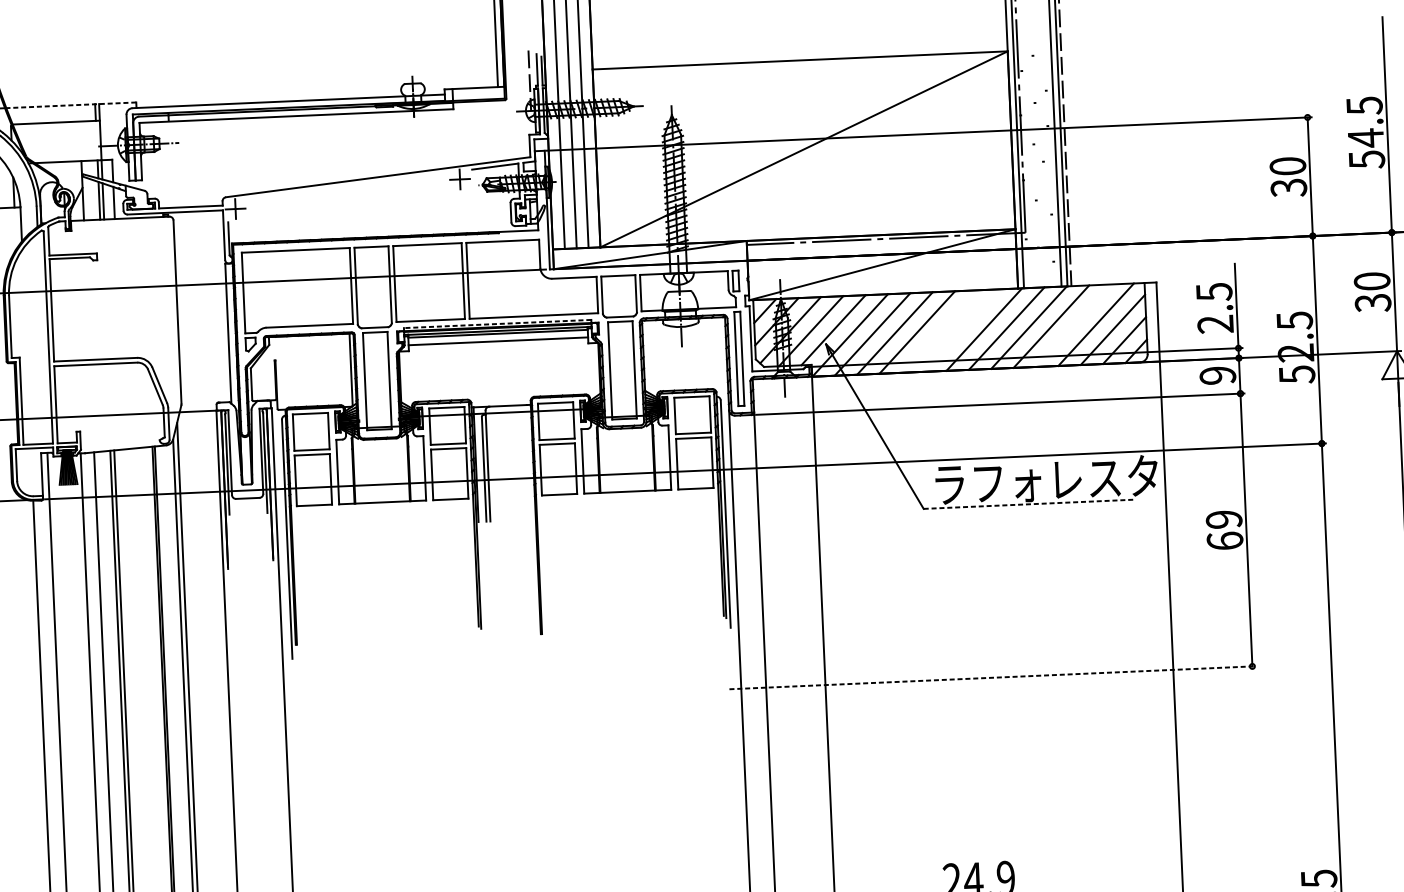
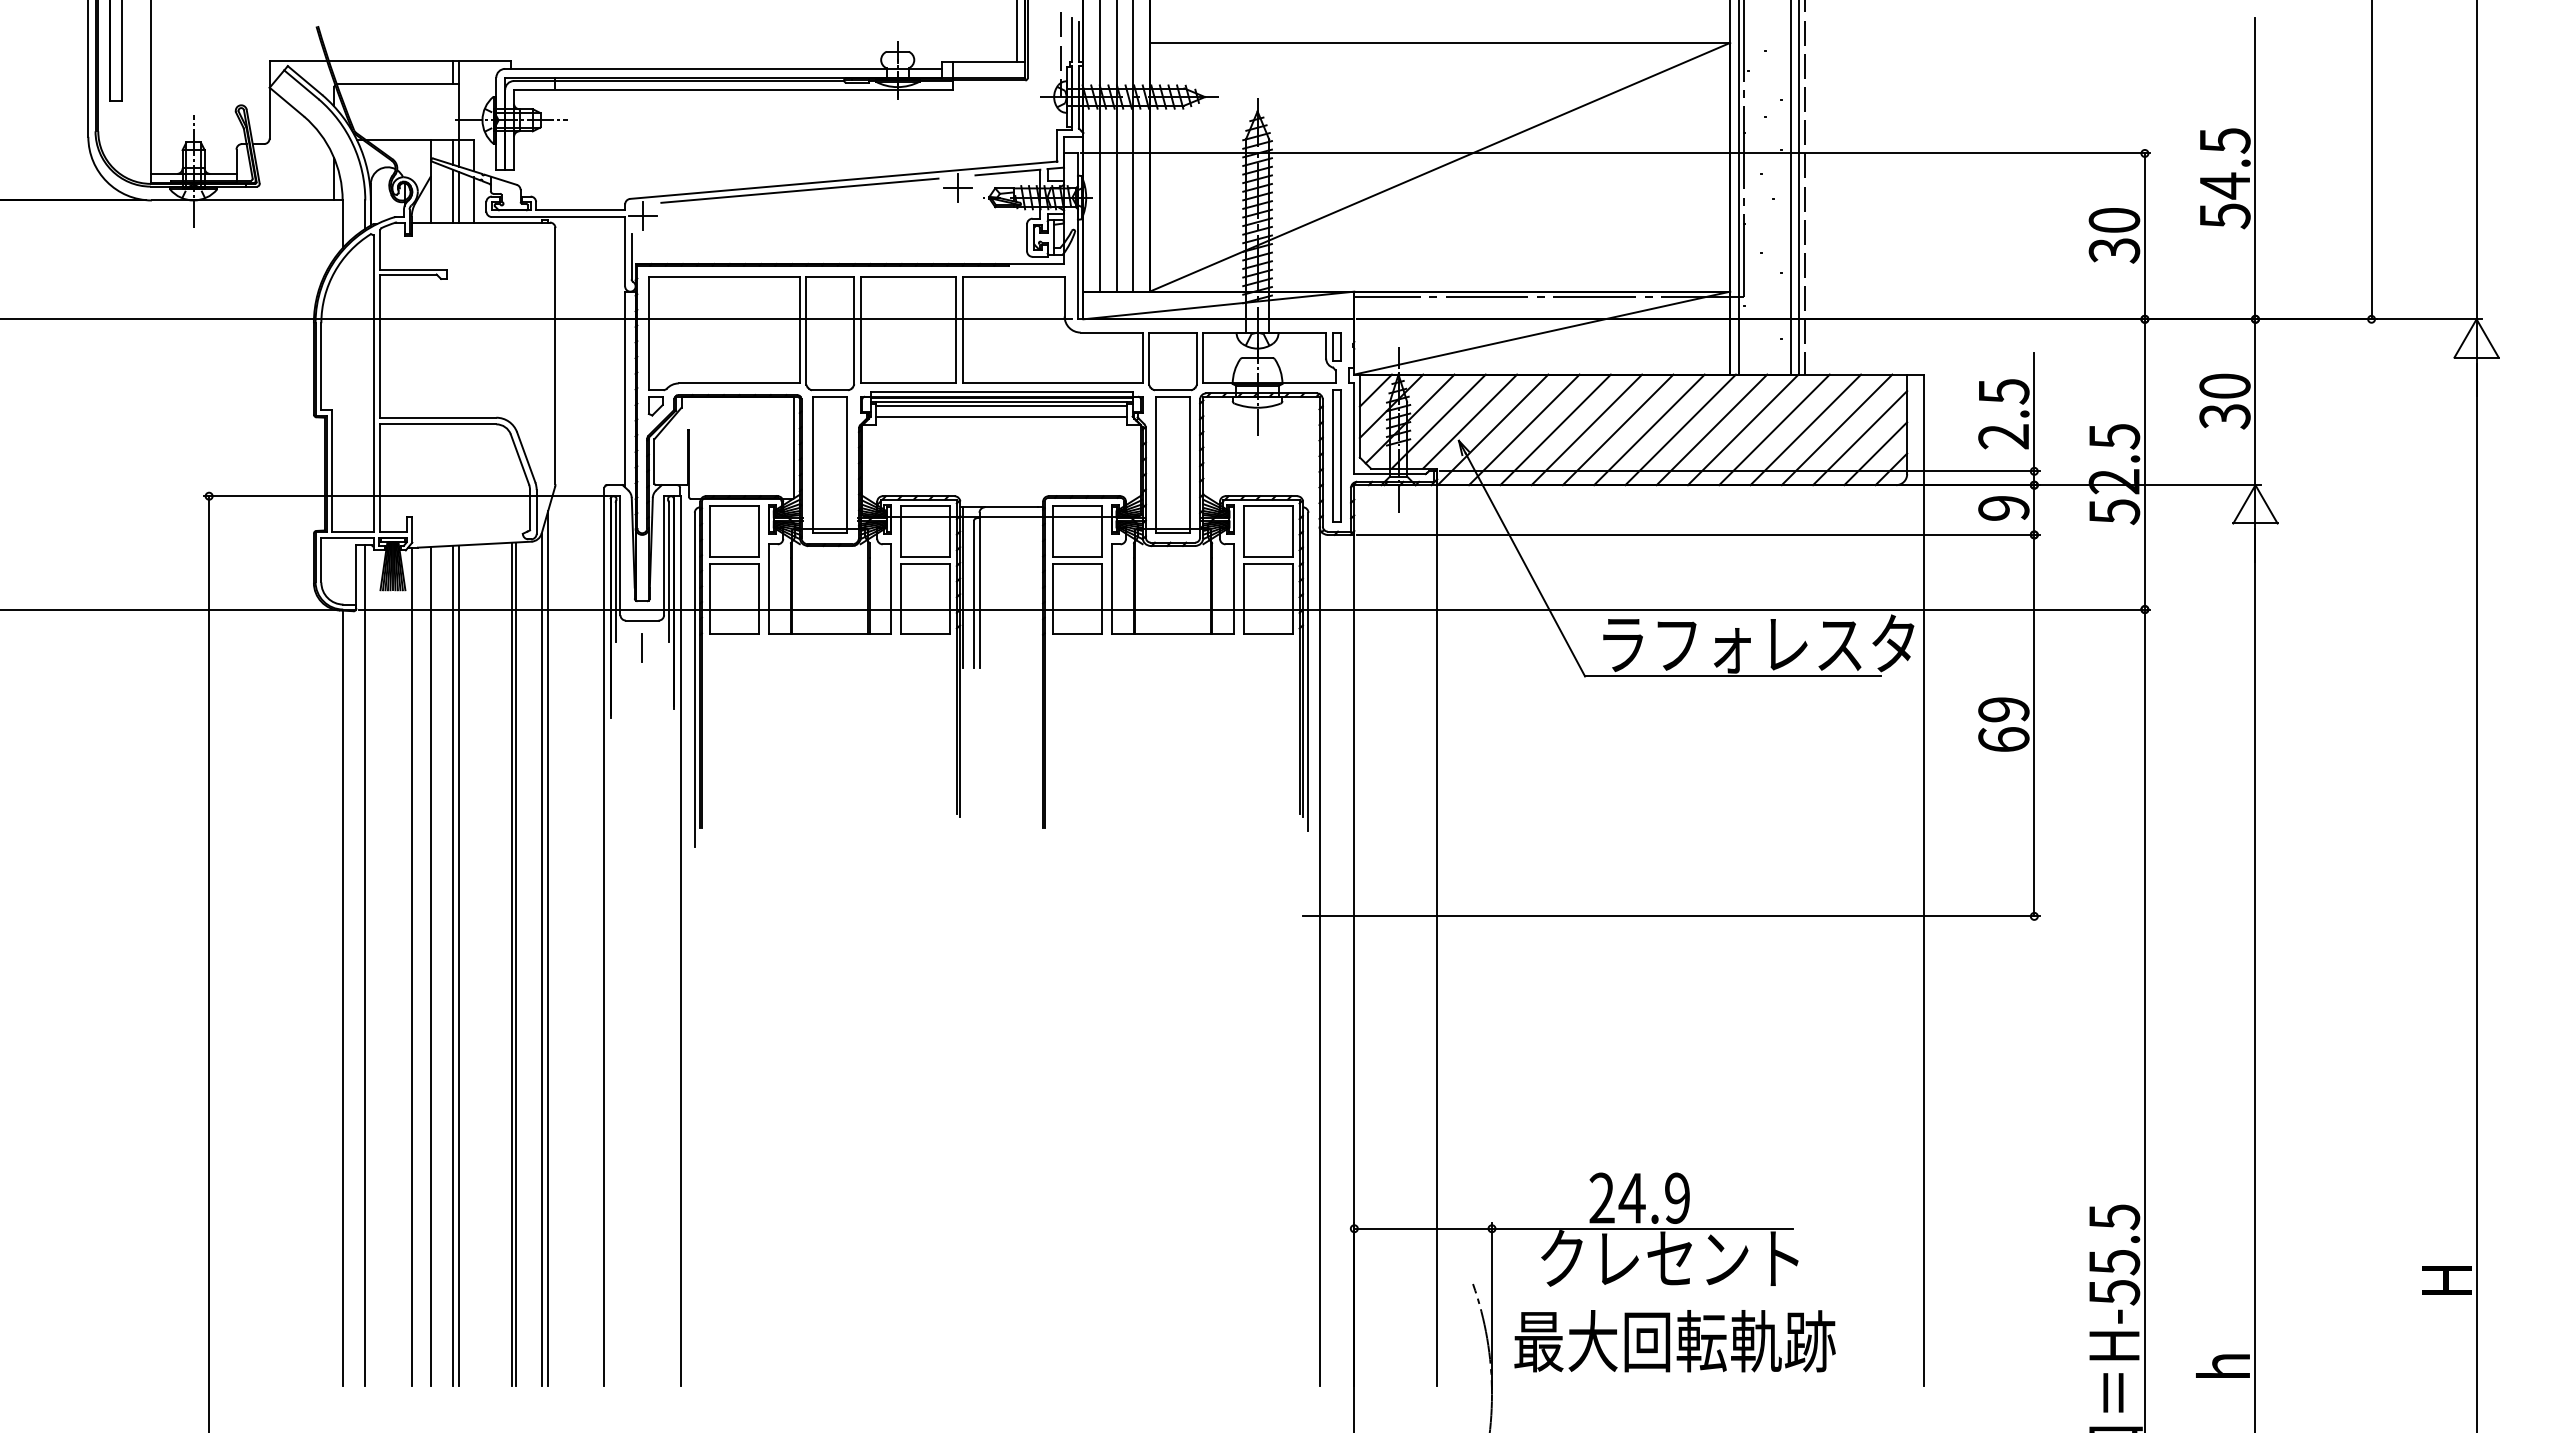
line: (71, 105) -> (419, 61), dashed -> solid
line: (346, 185) -> (799, 190), added
line: (497, 324) -> (1001, 392), dashed -> solid
line: (1073, 325) -> (1805, 429), added
line: (962, 330) -> (1649, 429), added
line: (939, 331) -> (1617, 429), added
line: (1029, 504) -> (1732, 676), dashed -> solid
line: (248, 517) -> (642, 647), added
line: (992, 677) -> (1671, 916), dashed -> solid

